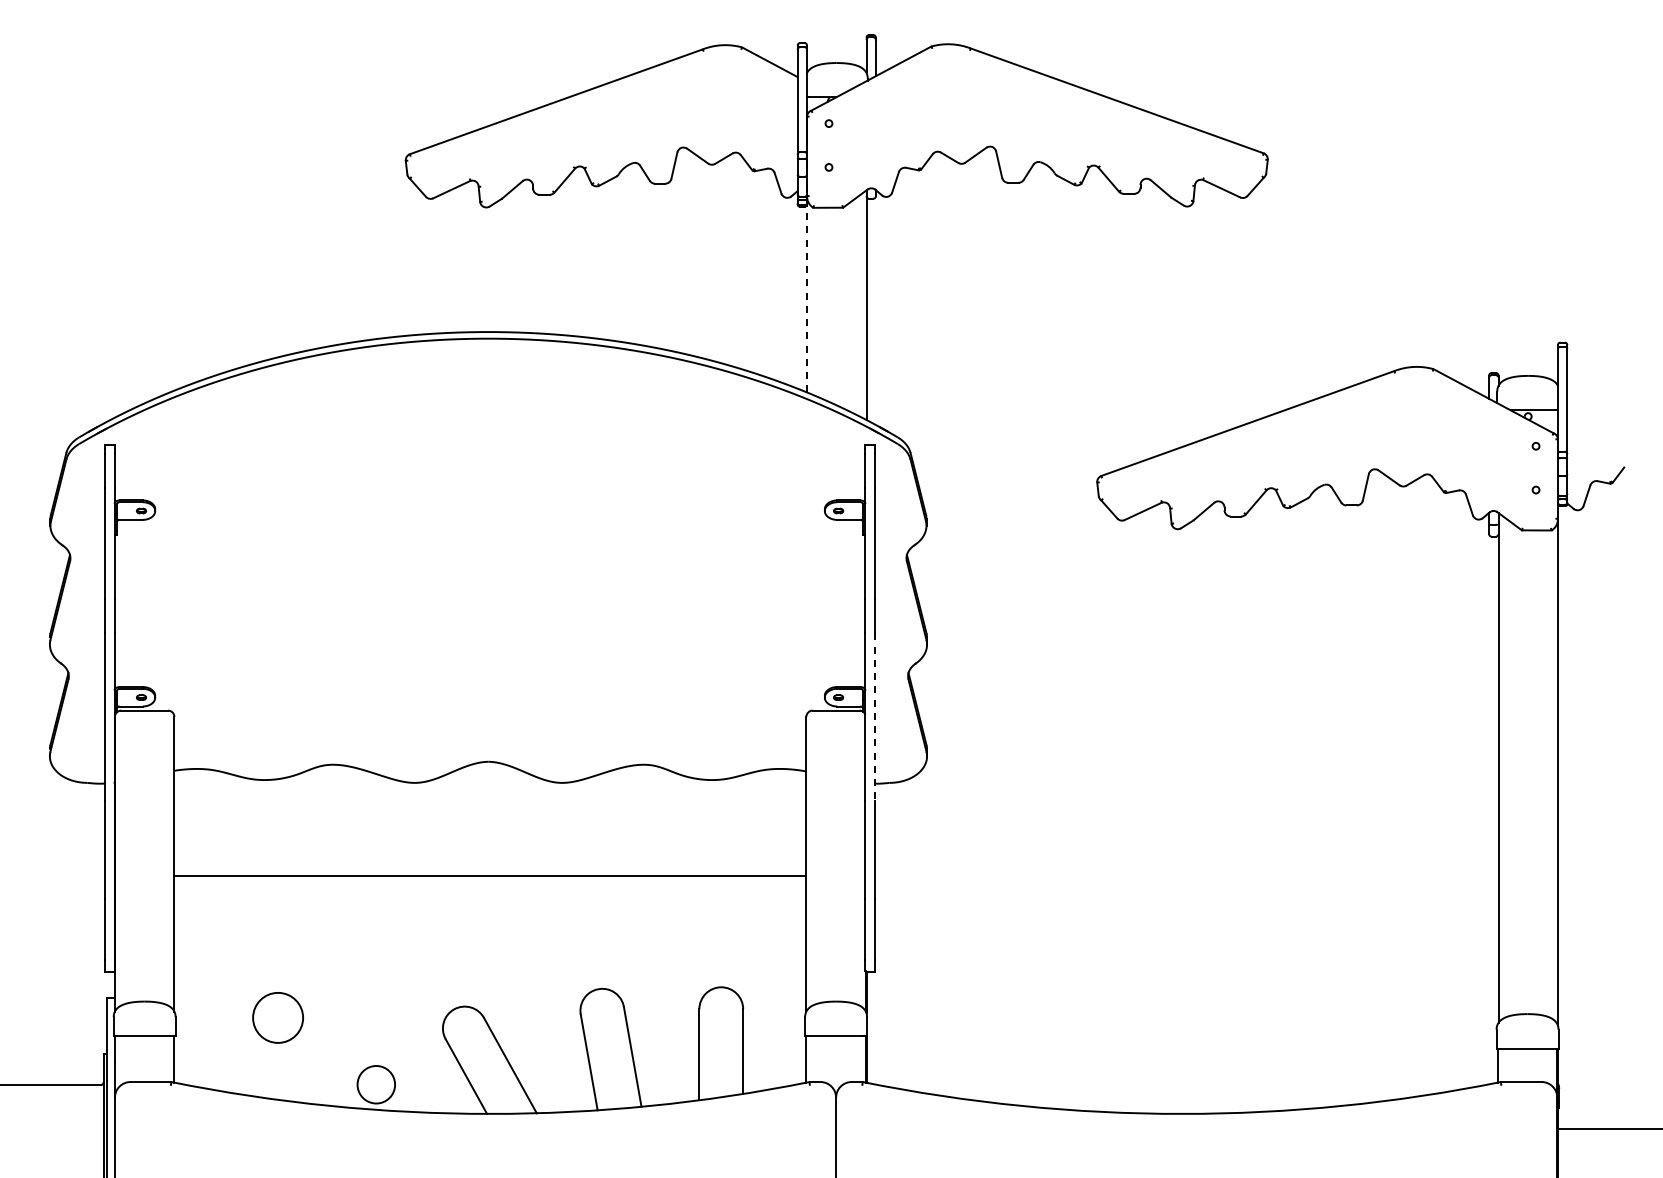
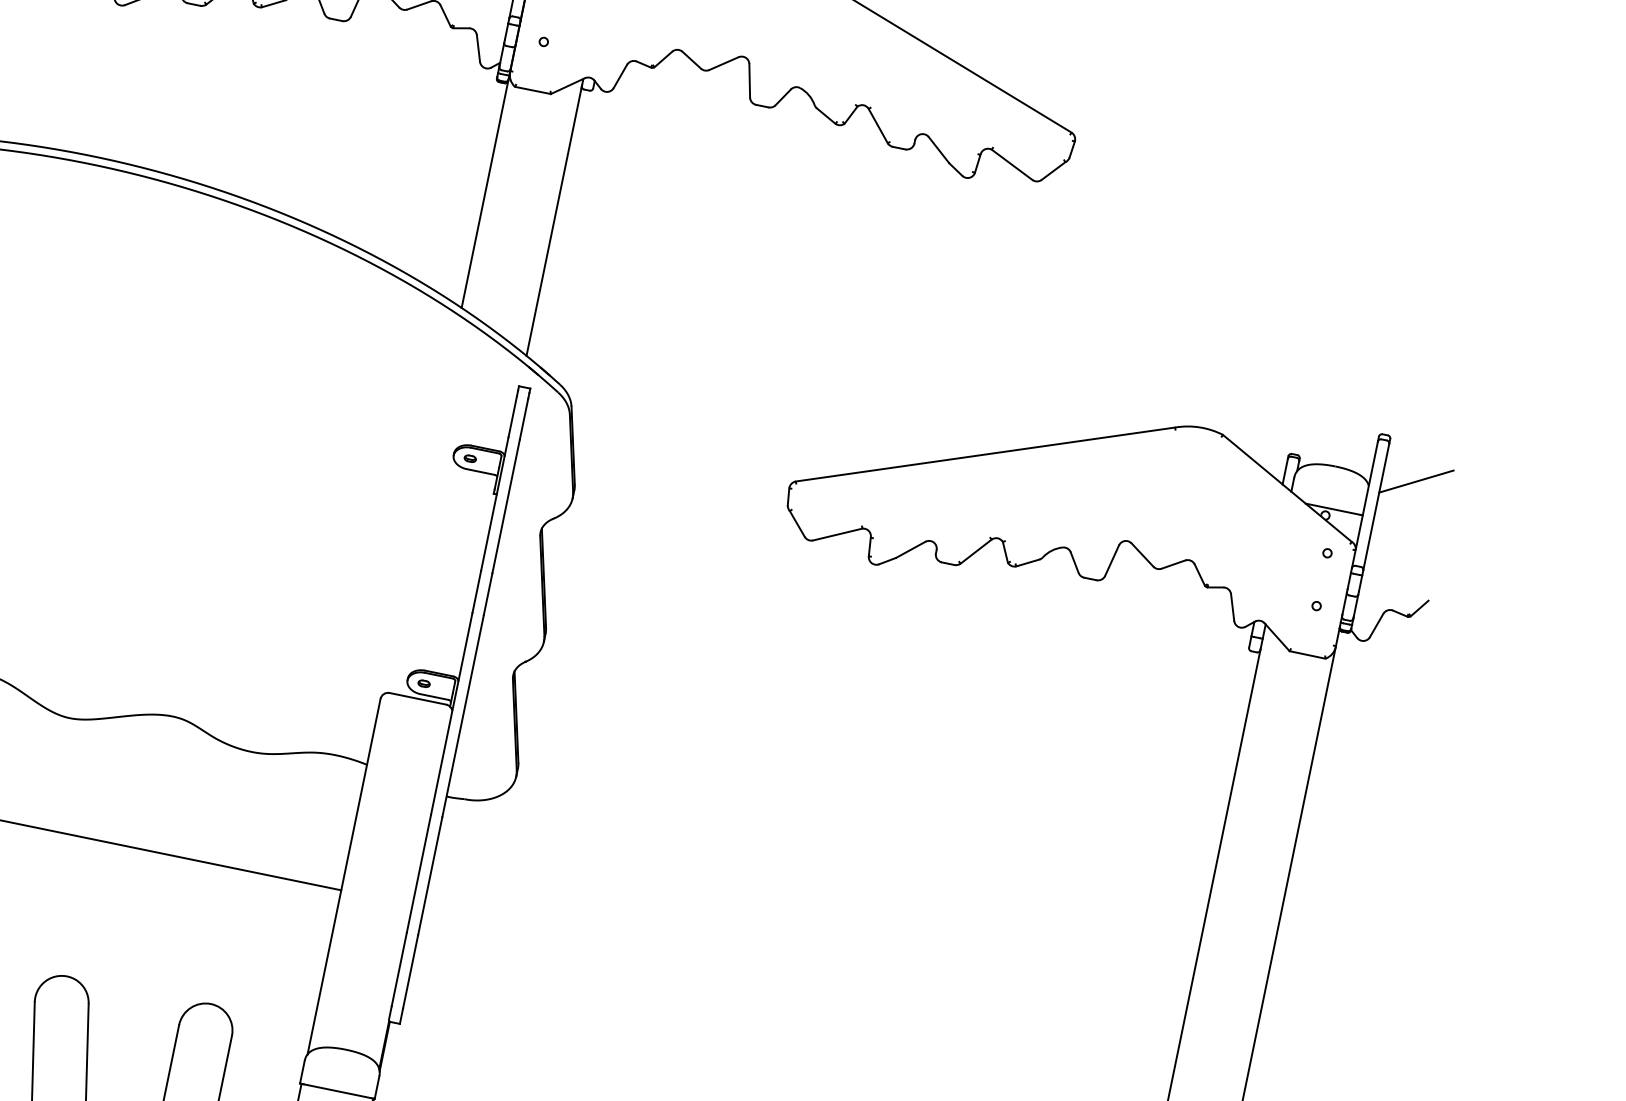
line: (807, 297) -> (485, 193), dashed -> solid
line: (1594, 374) -> (1415, 481), added
line: (874, 717) -> (462, 716), dashed -> solid

